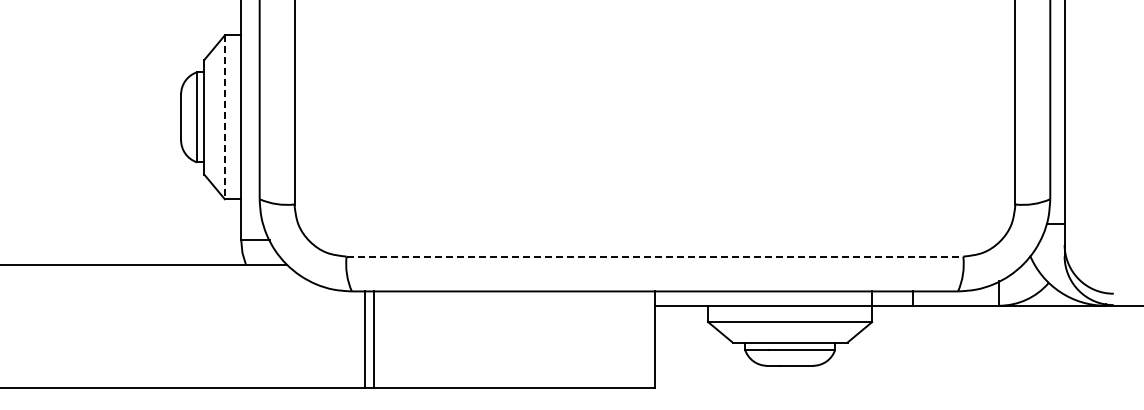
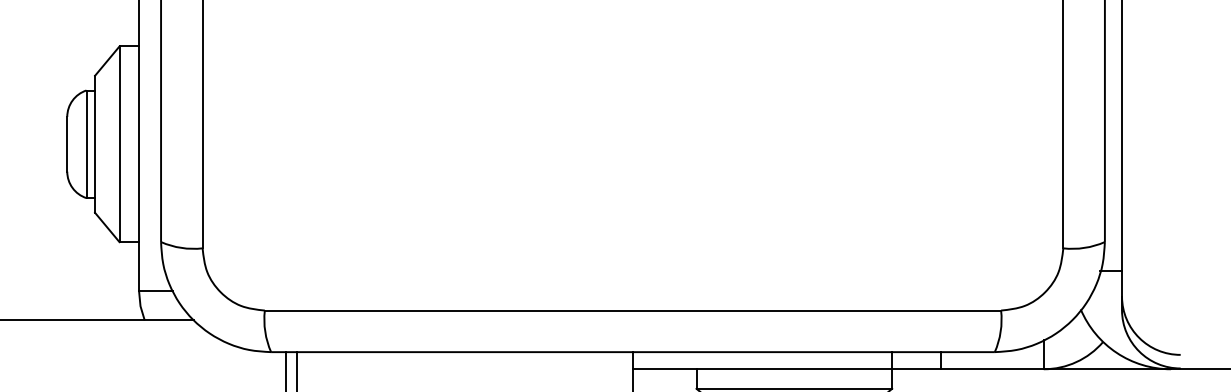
line: (224, 117) -> (119, 144), dashed -> solid
line: (655, 256) -> (633, 310), dashed -> solid

